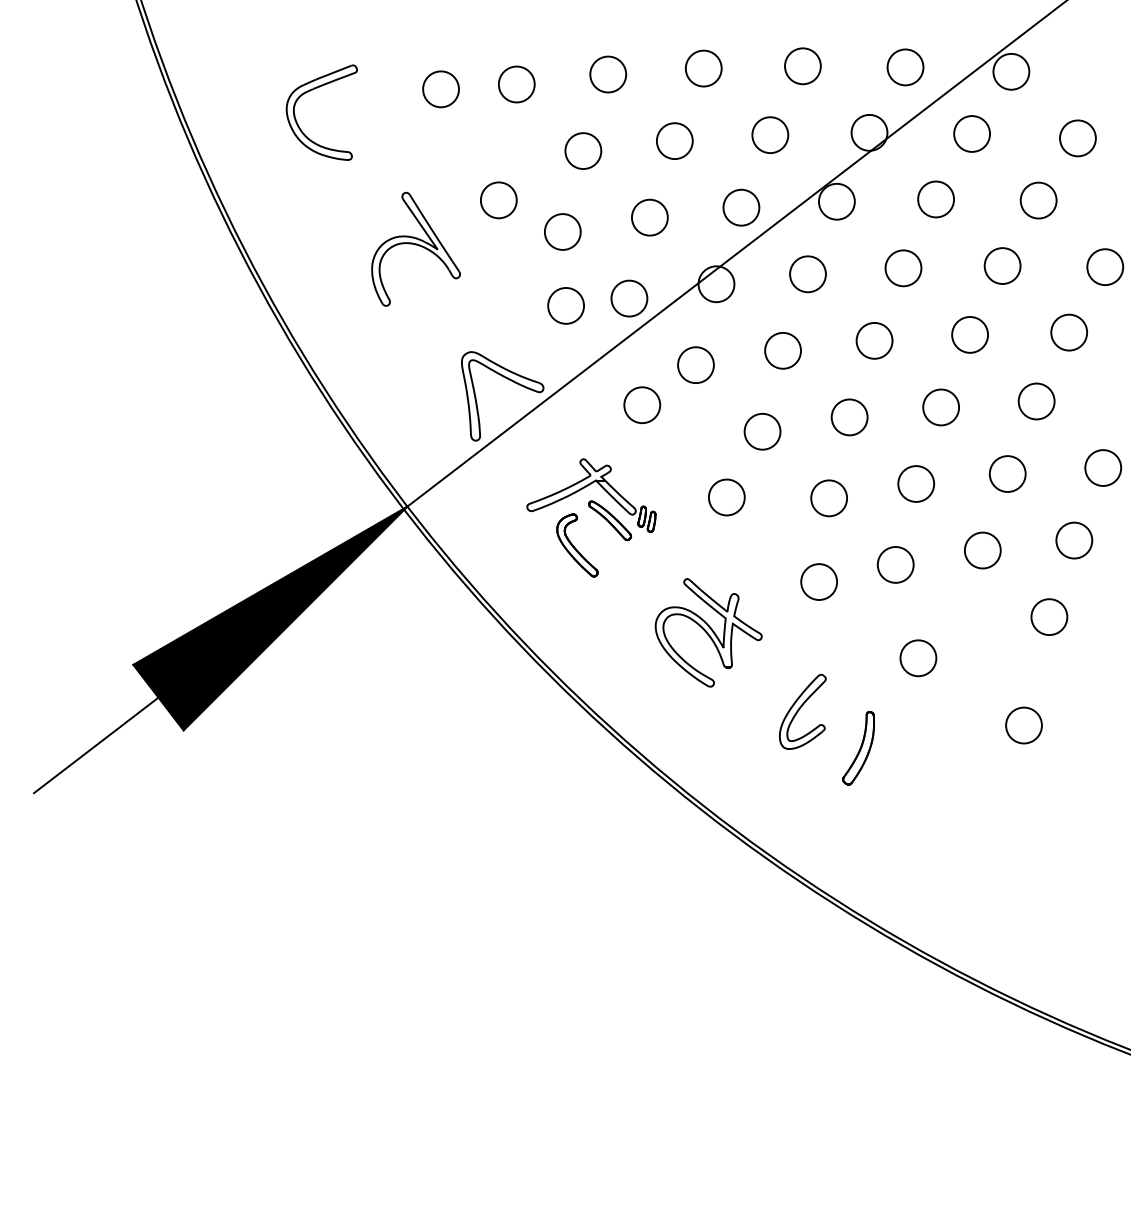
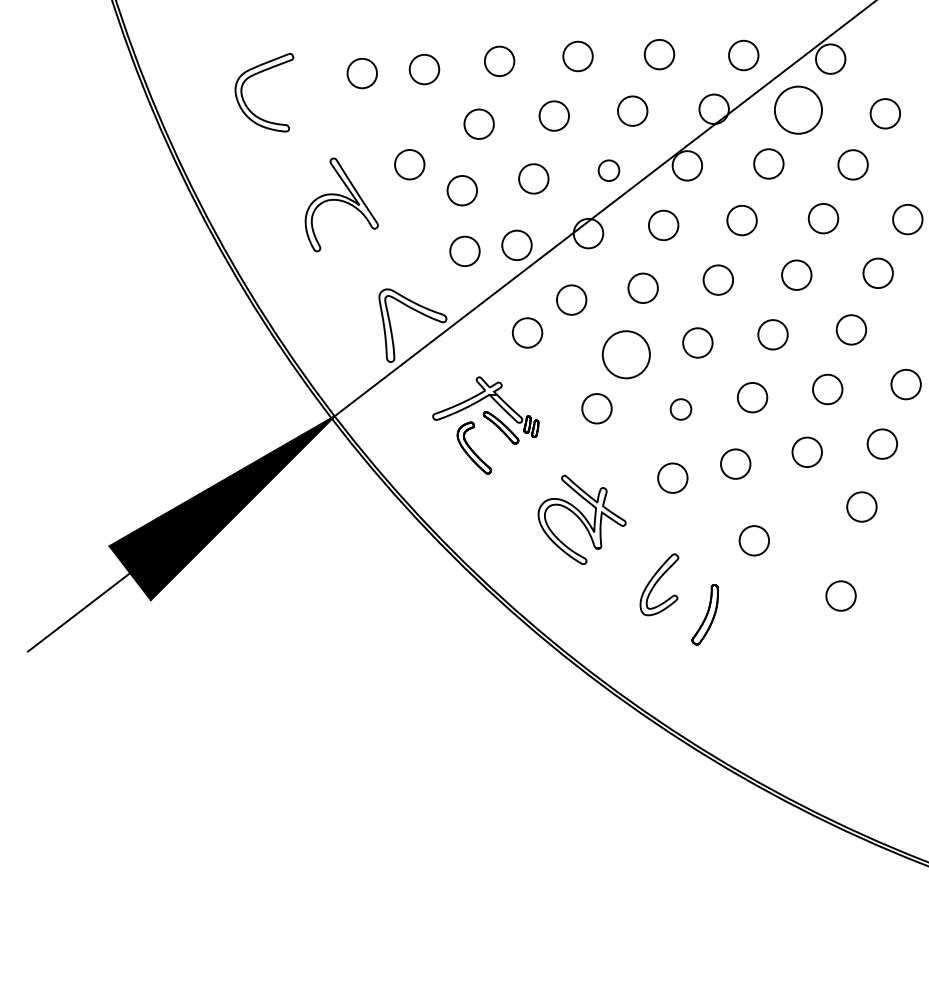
circle: (972, 133) -> (798, 109), size x1.6
circle: (741, 207) -> (609, 170), size x0.7
circle: (762, 431) -> (626, 354), size x1.6
circle: (828, 498) -> (680, 409), size x0.7

